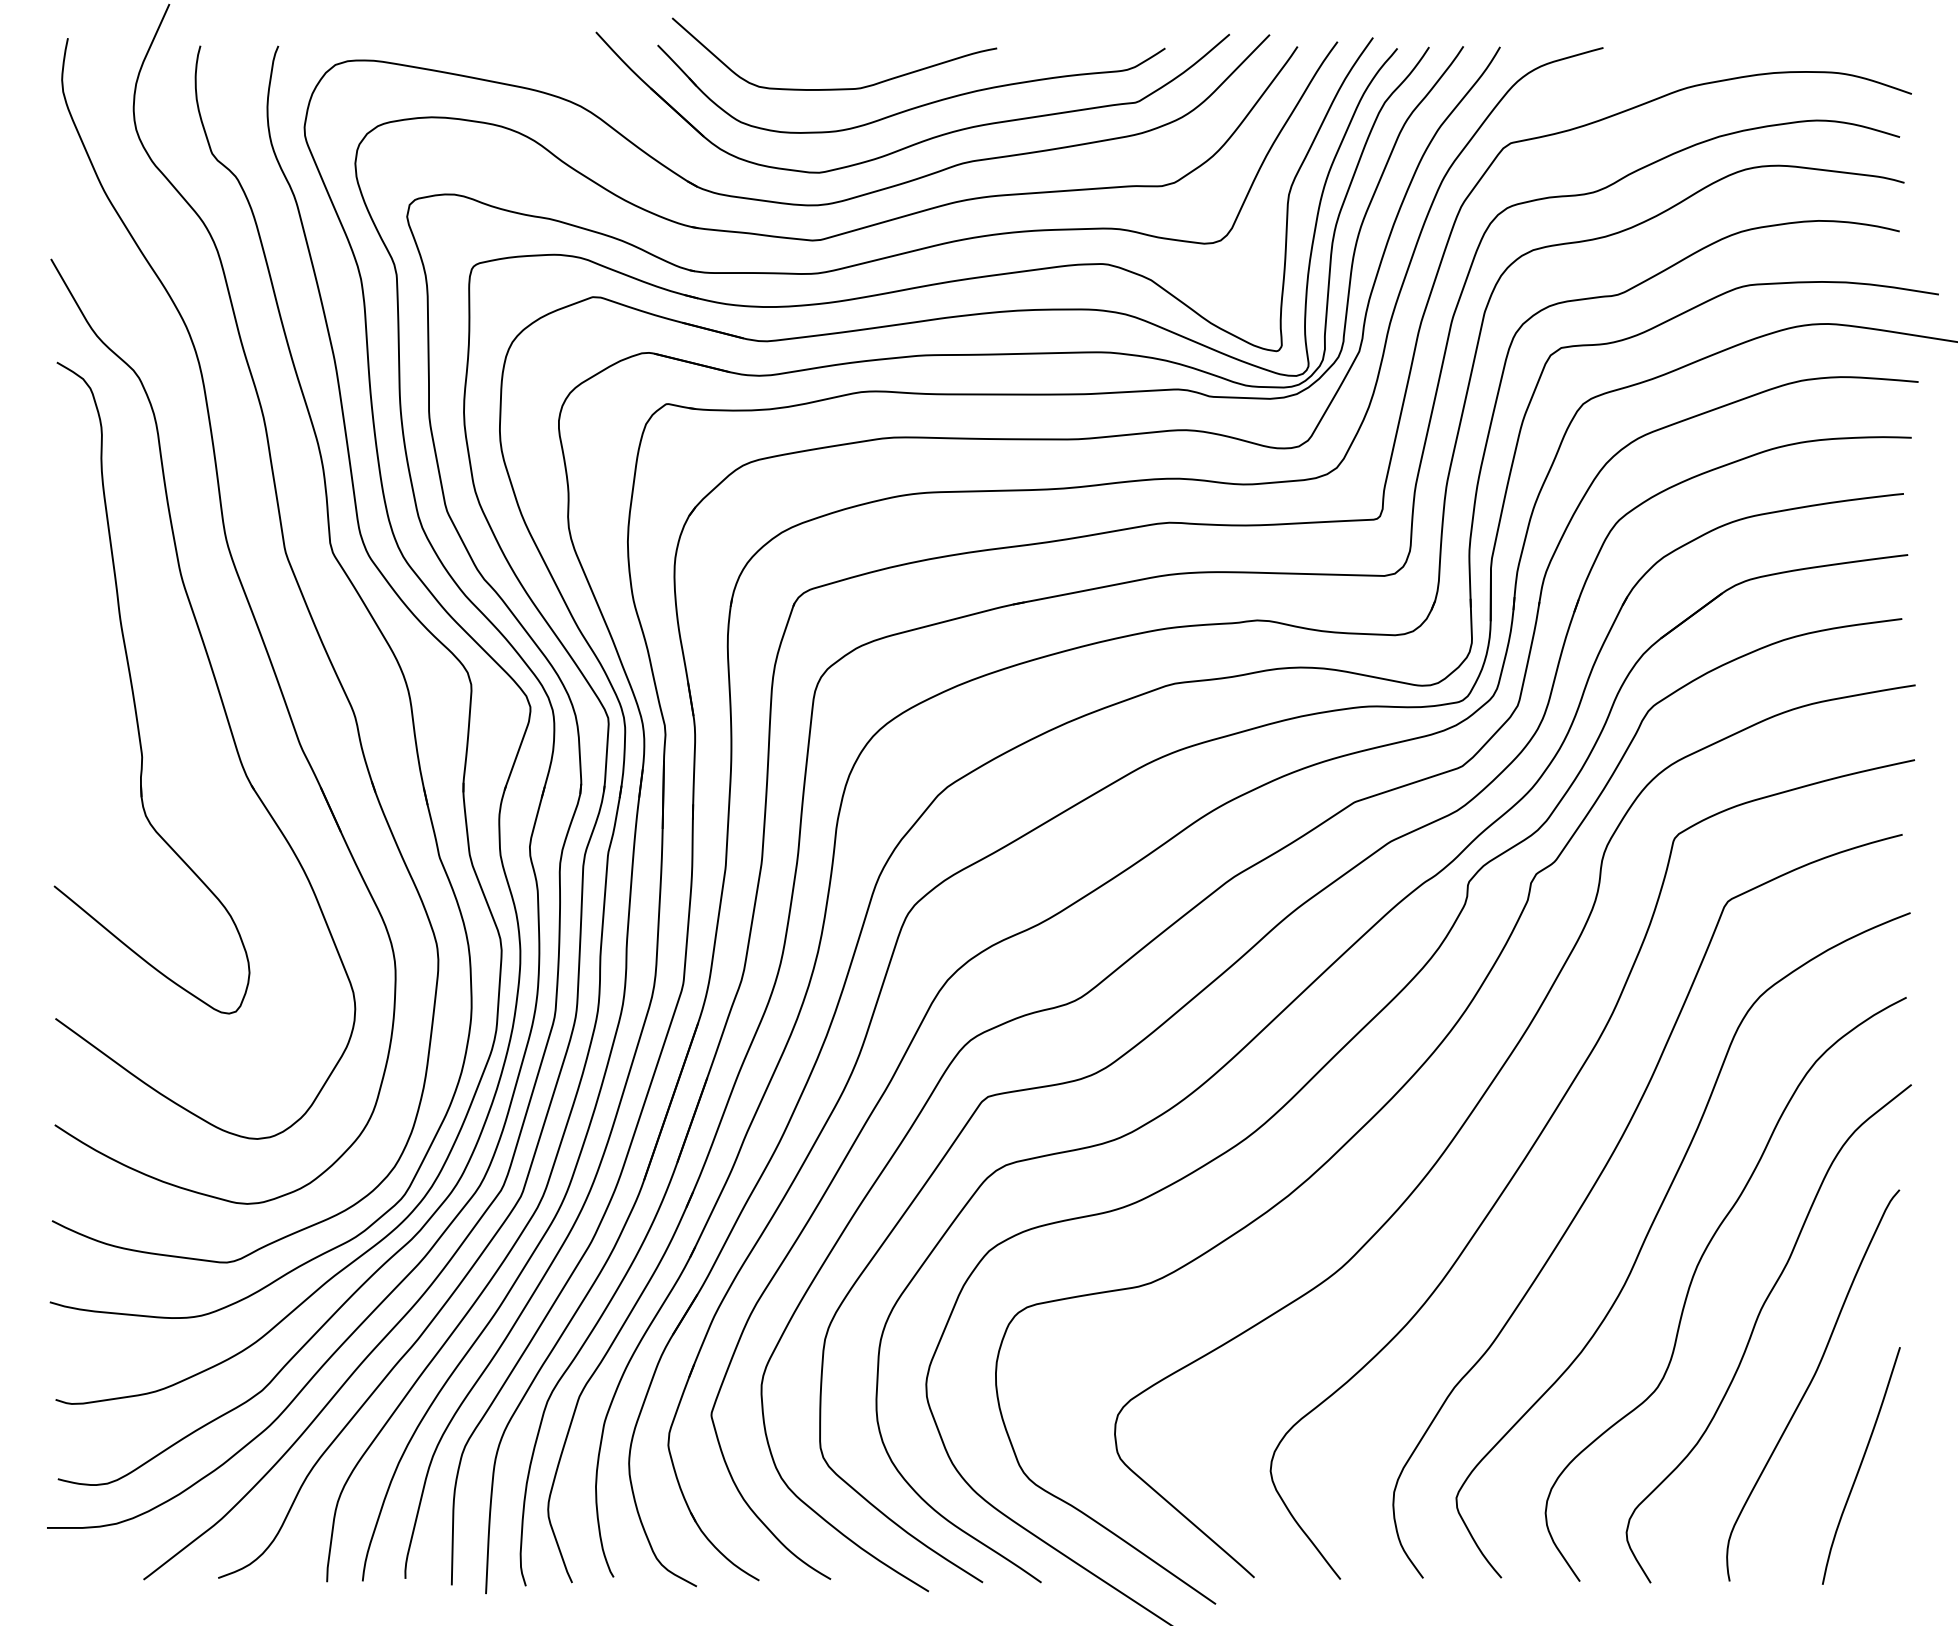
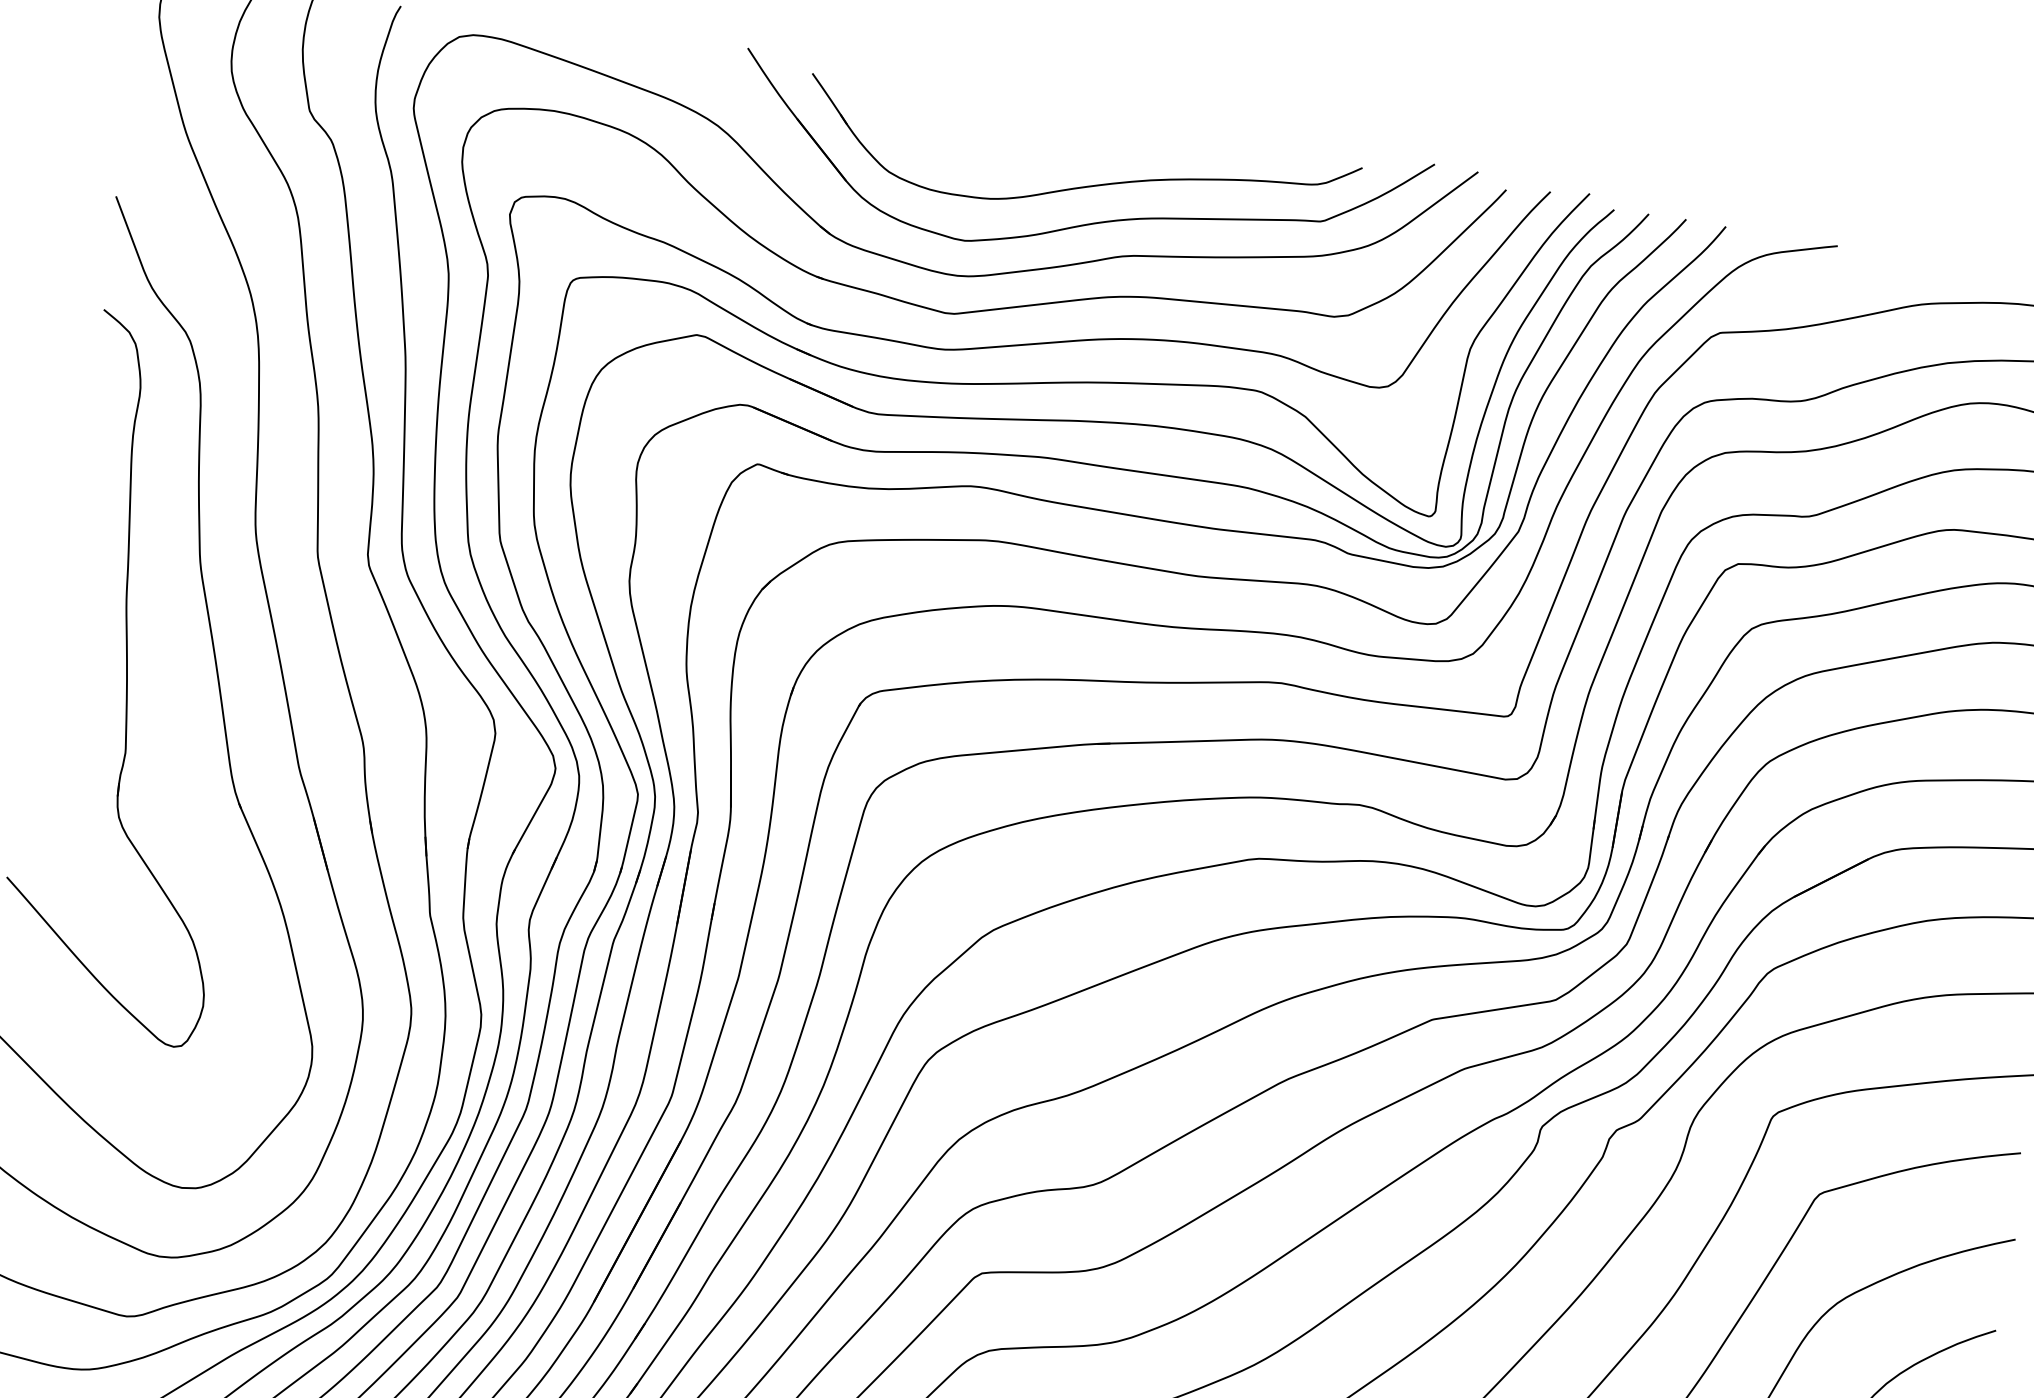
curve: (834, 88) -> (996, 152), removed

